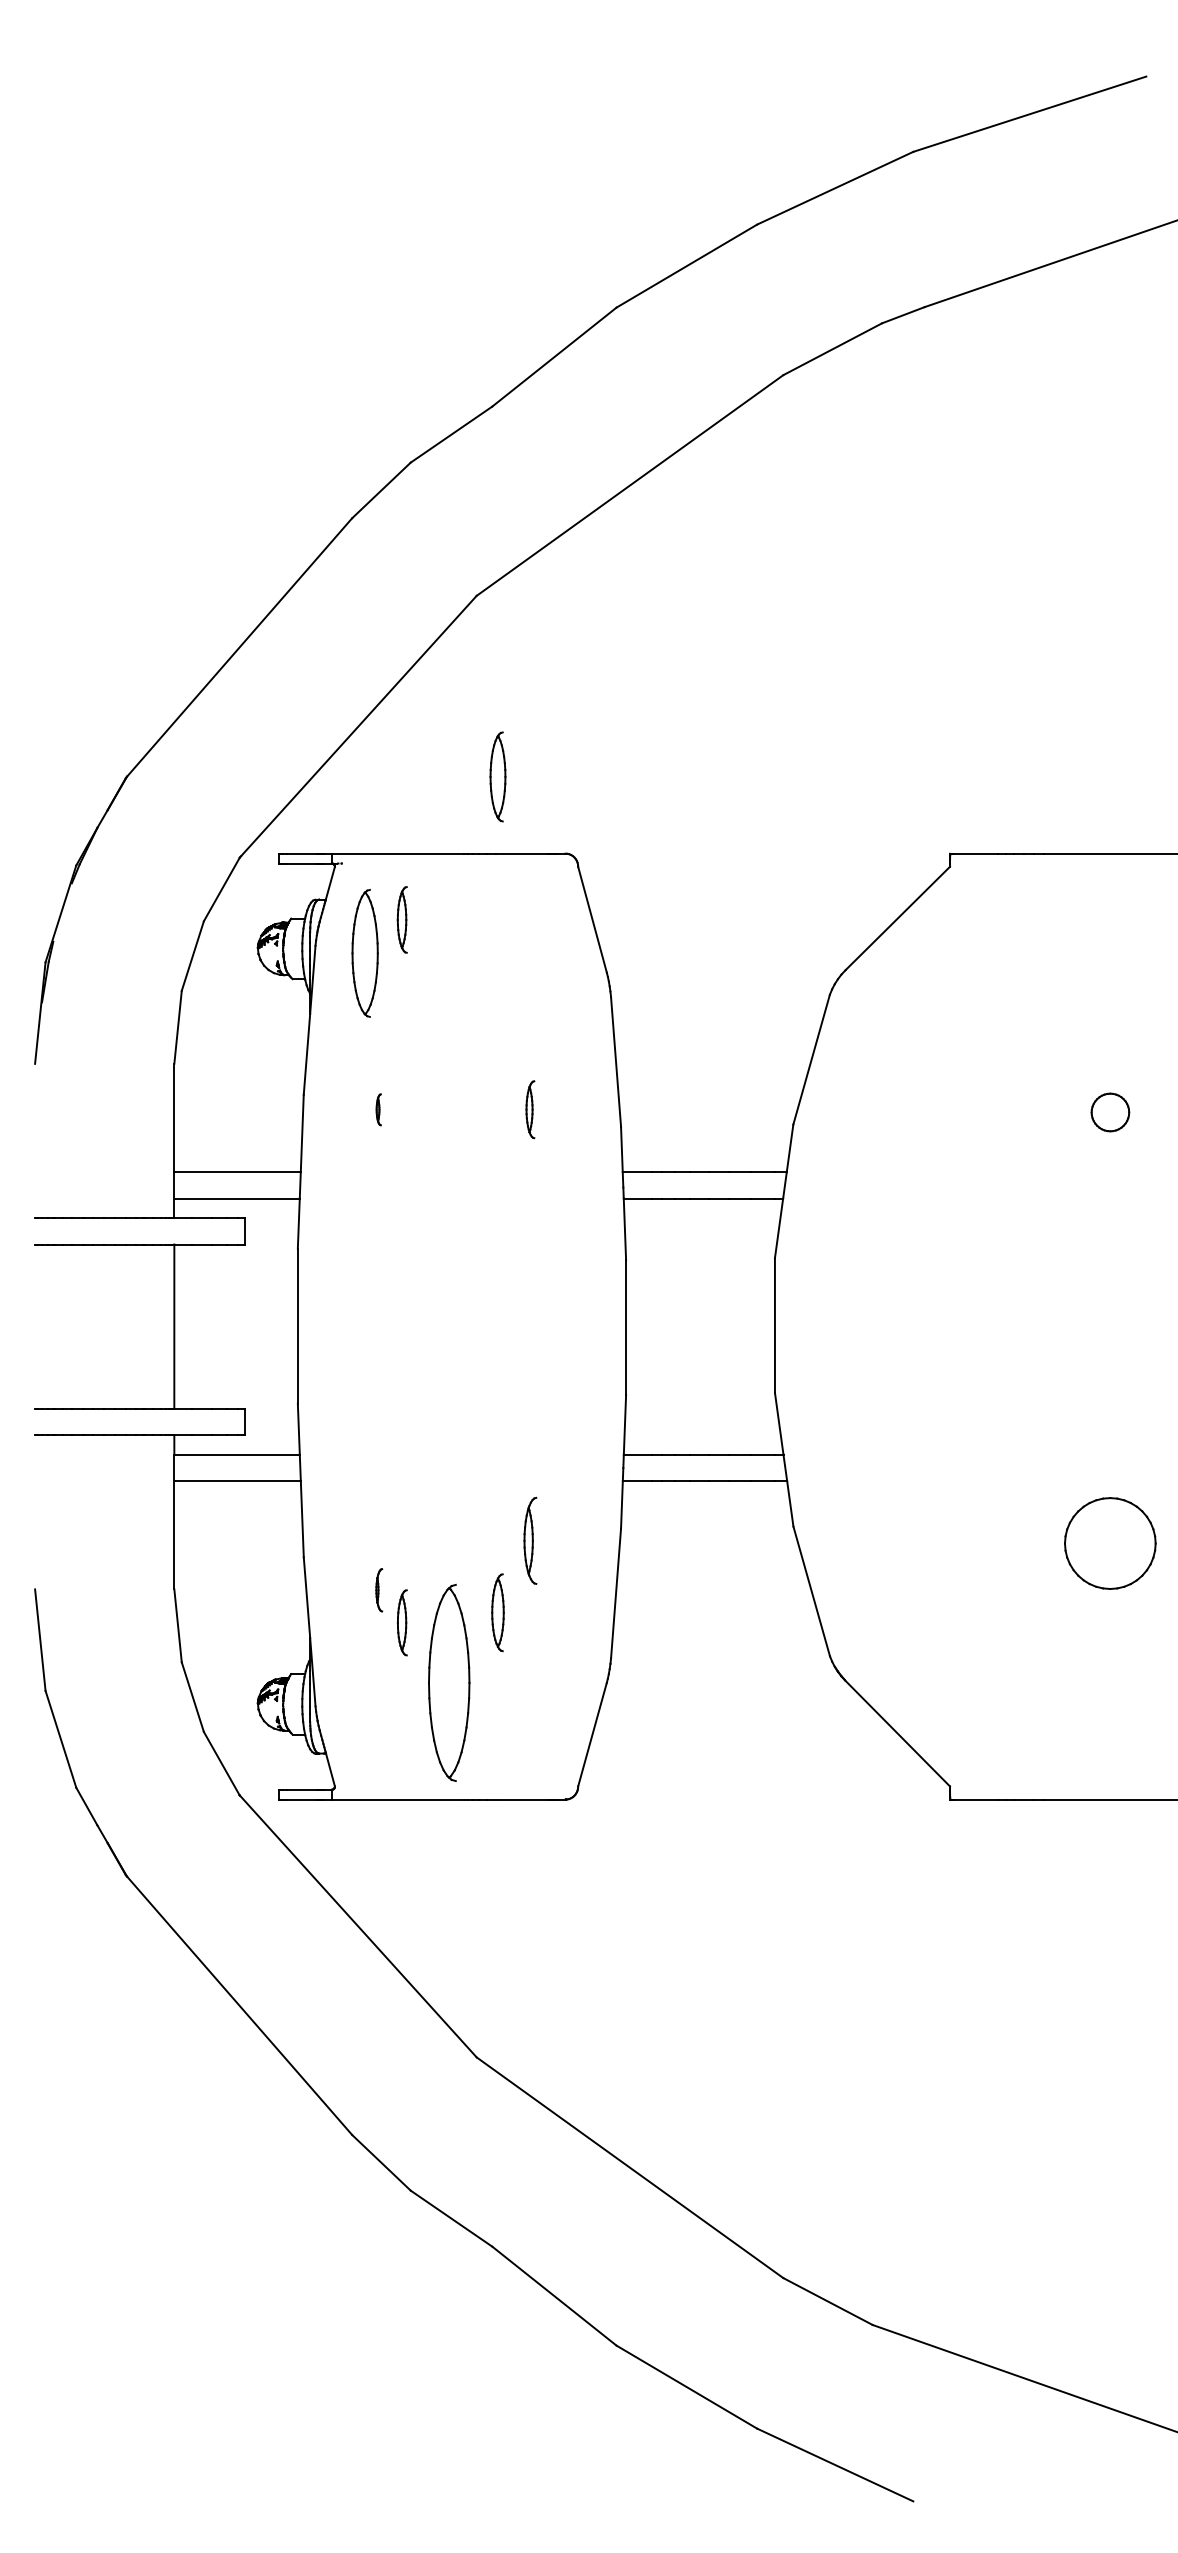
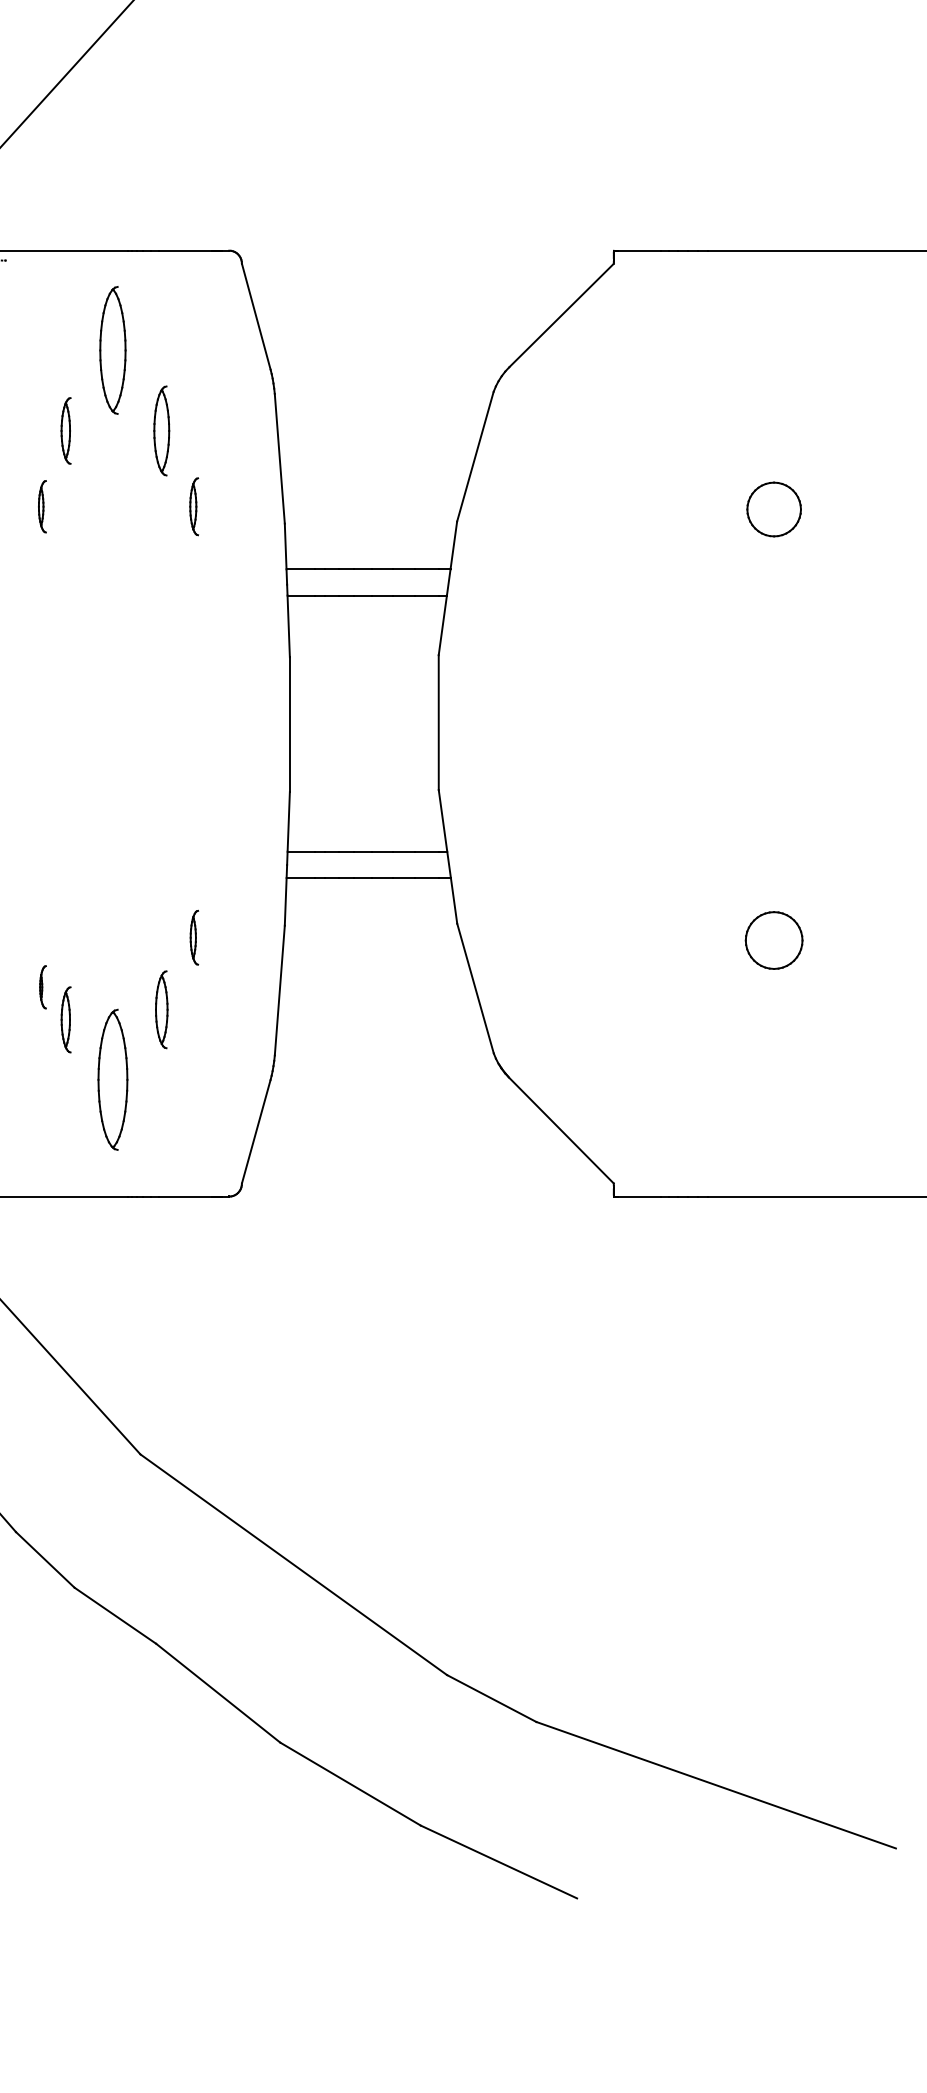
part: (497, 776) -> (161, 430), moved
part: (401, 919) -> (65, 430), moved
part: (364, 953) -> (112, 350), moved
part: (378, 1109) -> (42, 506), size x1.67
part: (1110, 1112) -> (774, 509), size x1.43
part: (530, 1540) -> (194, 937), size x0.62
part: (1110, 1543) -> (774, 940), size x0.62
part: (448, 1682) -> (112, 1079), size x0.71

